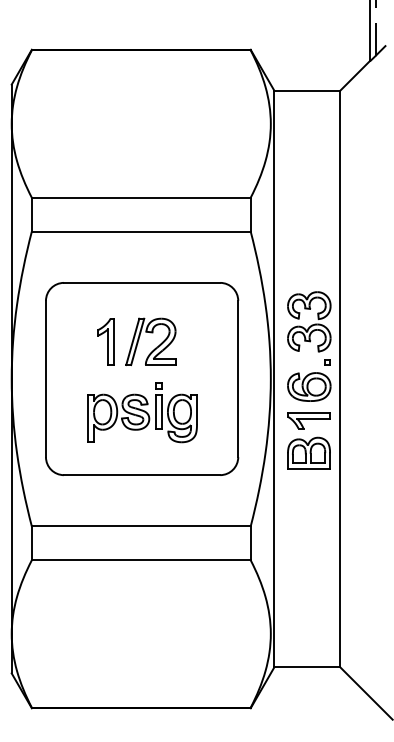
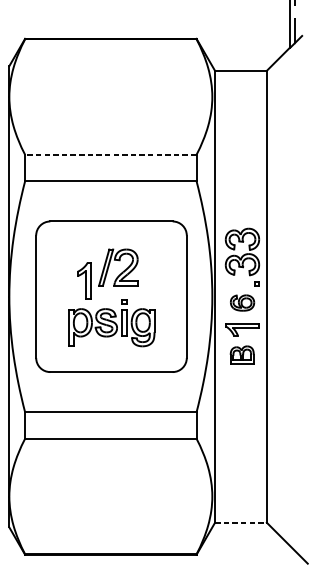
line: (140, 197) -> (110, 154), solid -> dashed
part: (105, 341) -> (83, 280), moved
part: (309, 386) -> (242, 302), size x0.7
part: (308, 452) -> (241, 354), size x0.7
line: (307, 667) -> (241, 522), solid -> dashed

